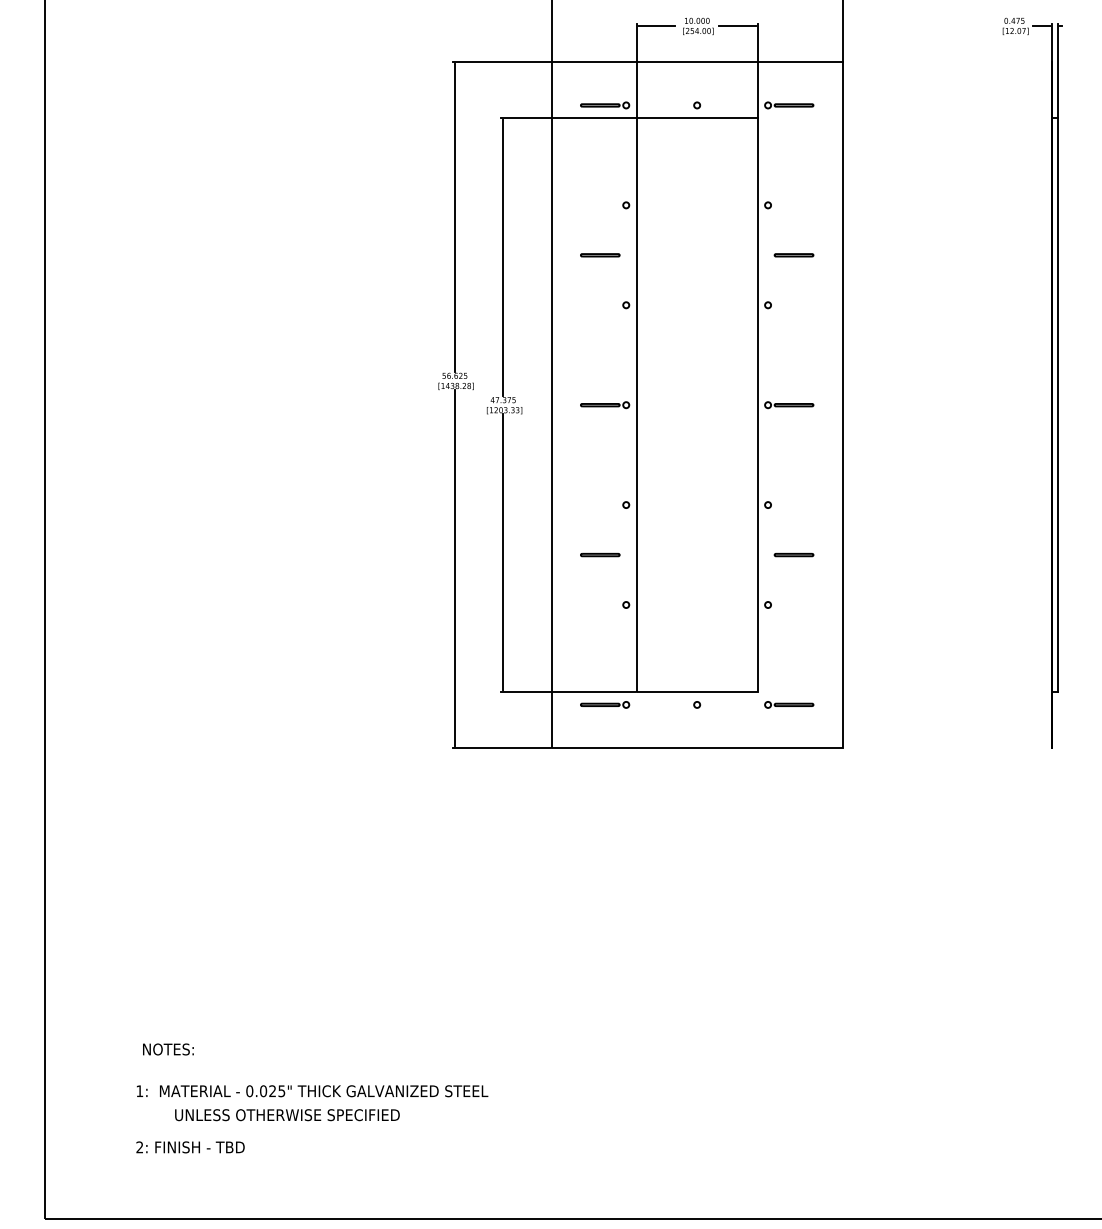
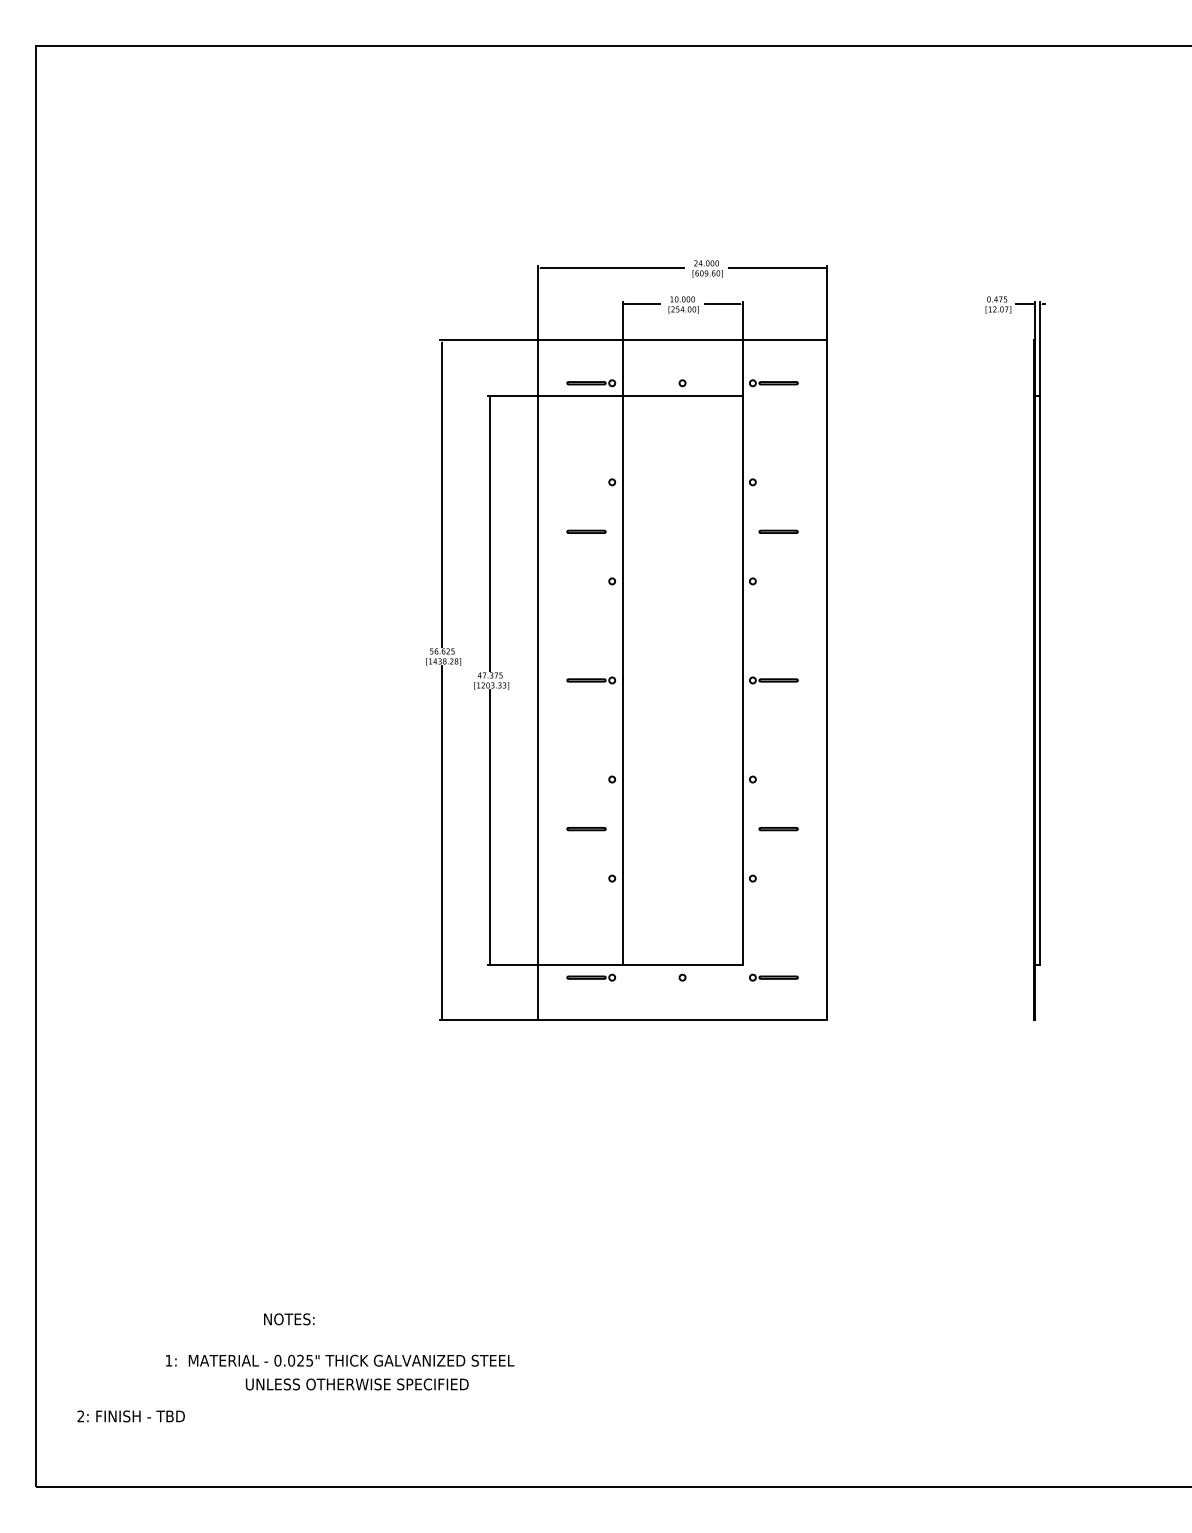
text: (168, 1049) -> (289, 1319), moved
text: (312, 1090) -> (340, 1360), moved
text: (286, 1115) -> (356, 1384), moved
text: (189, 1147) -> (130, 1416), moved

